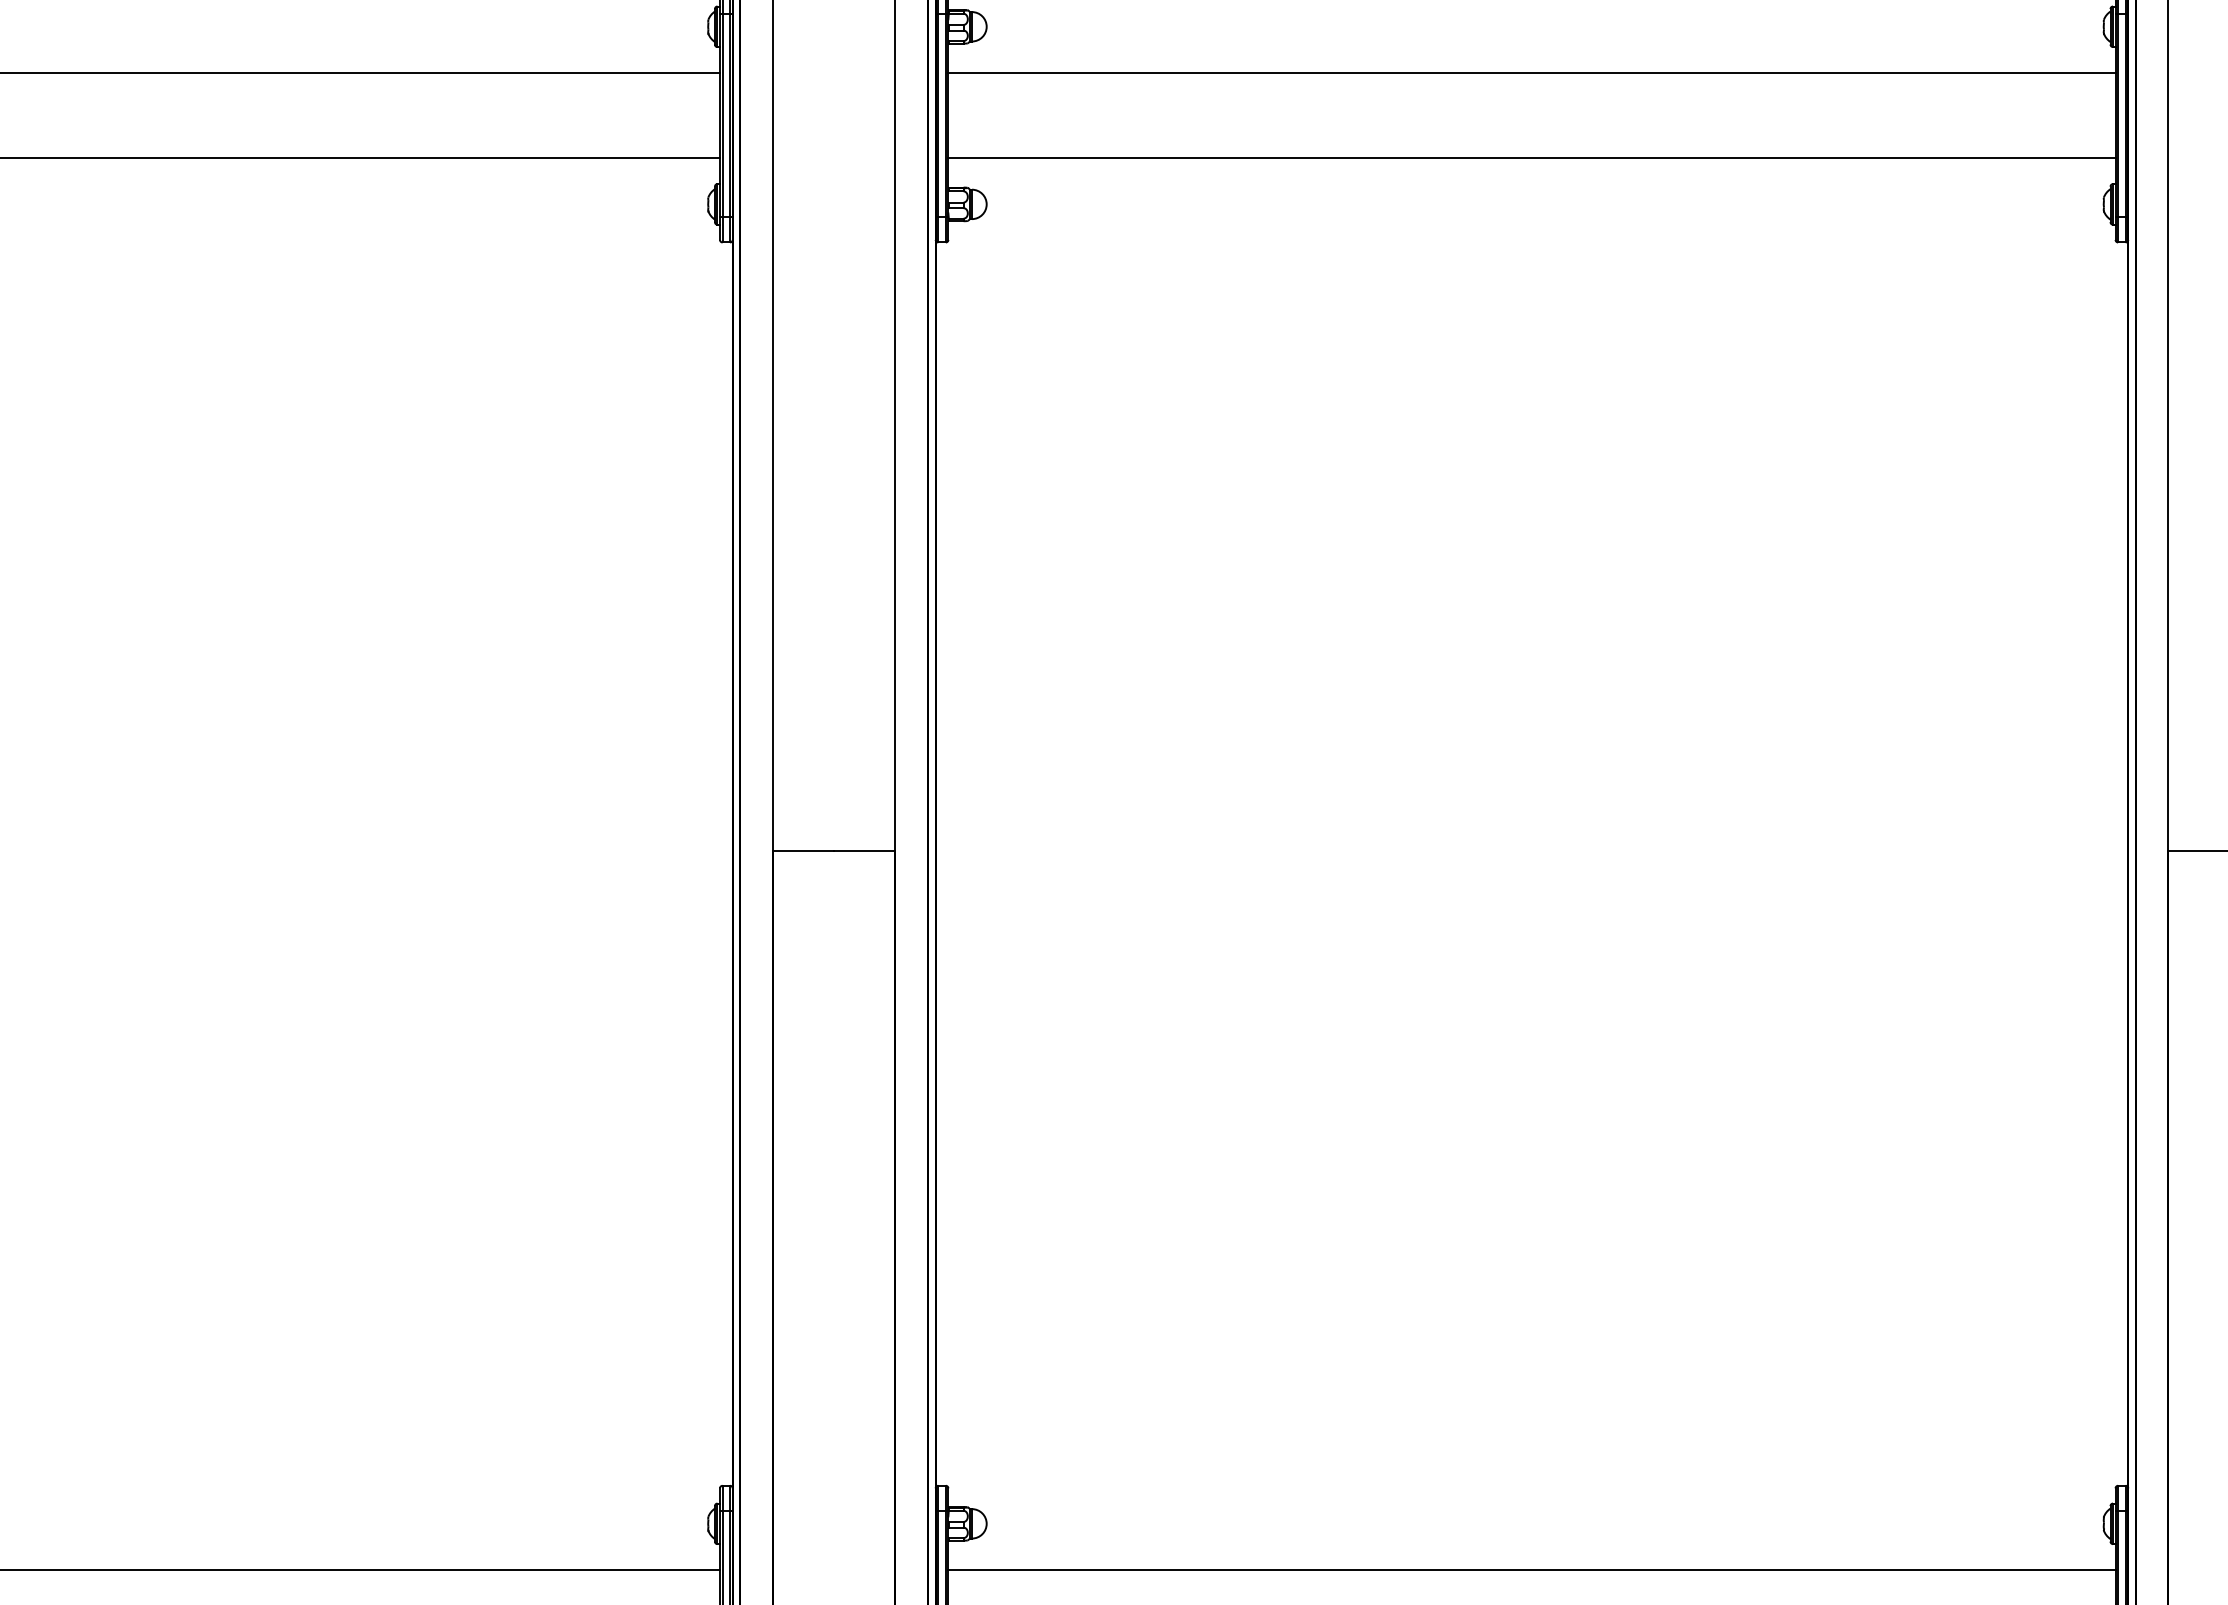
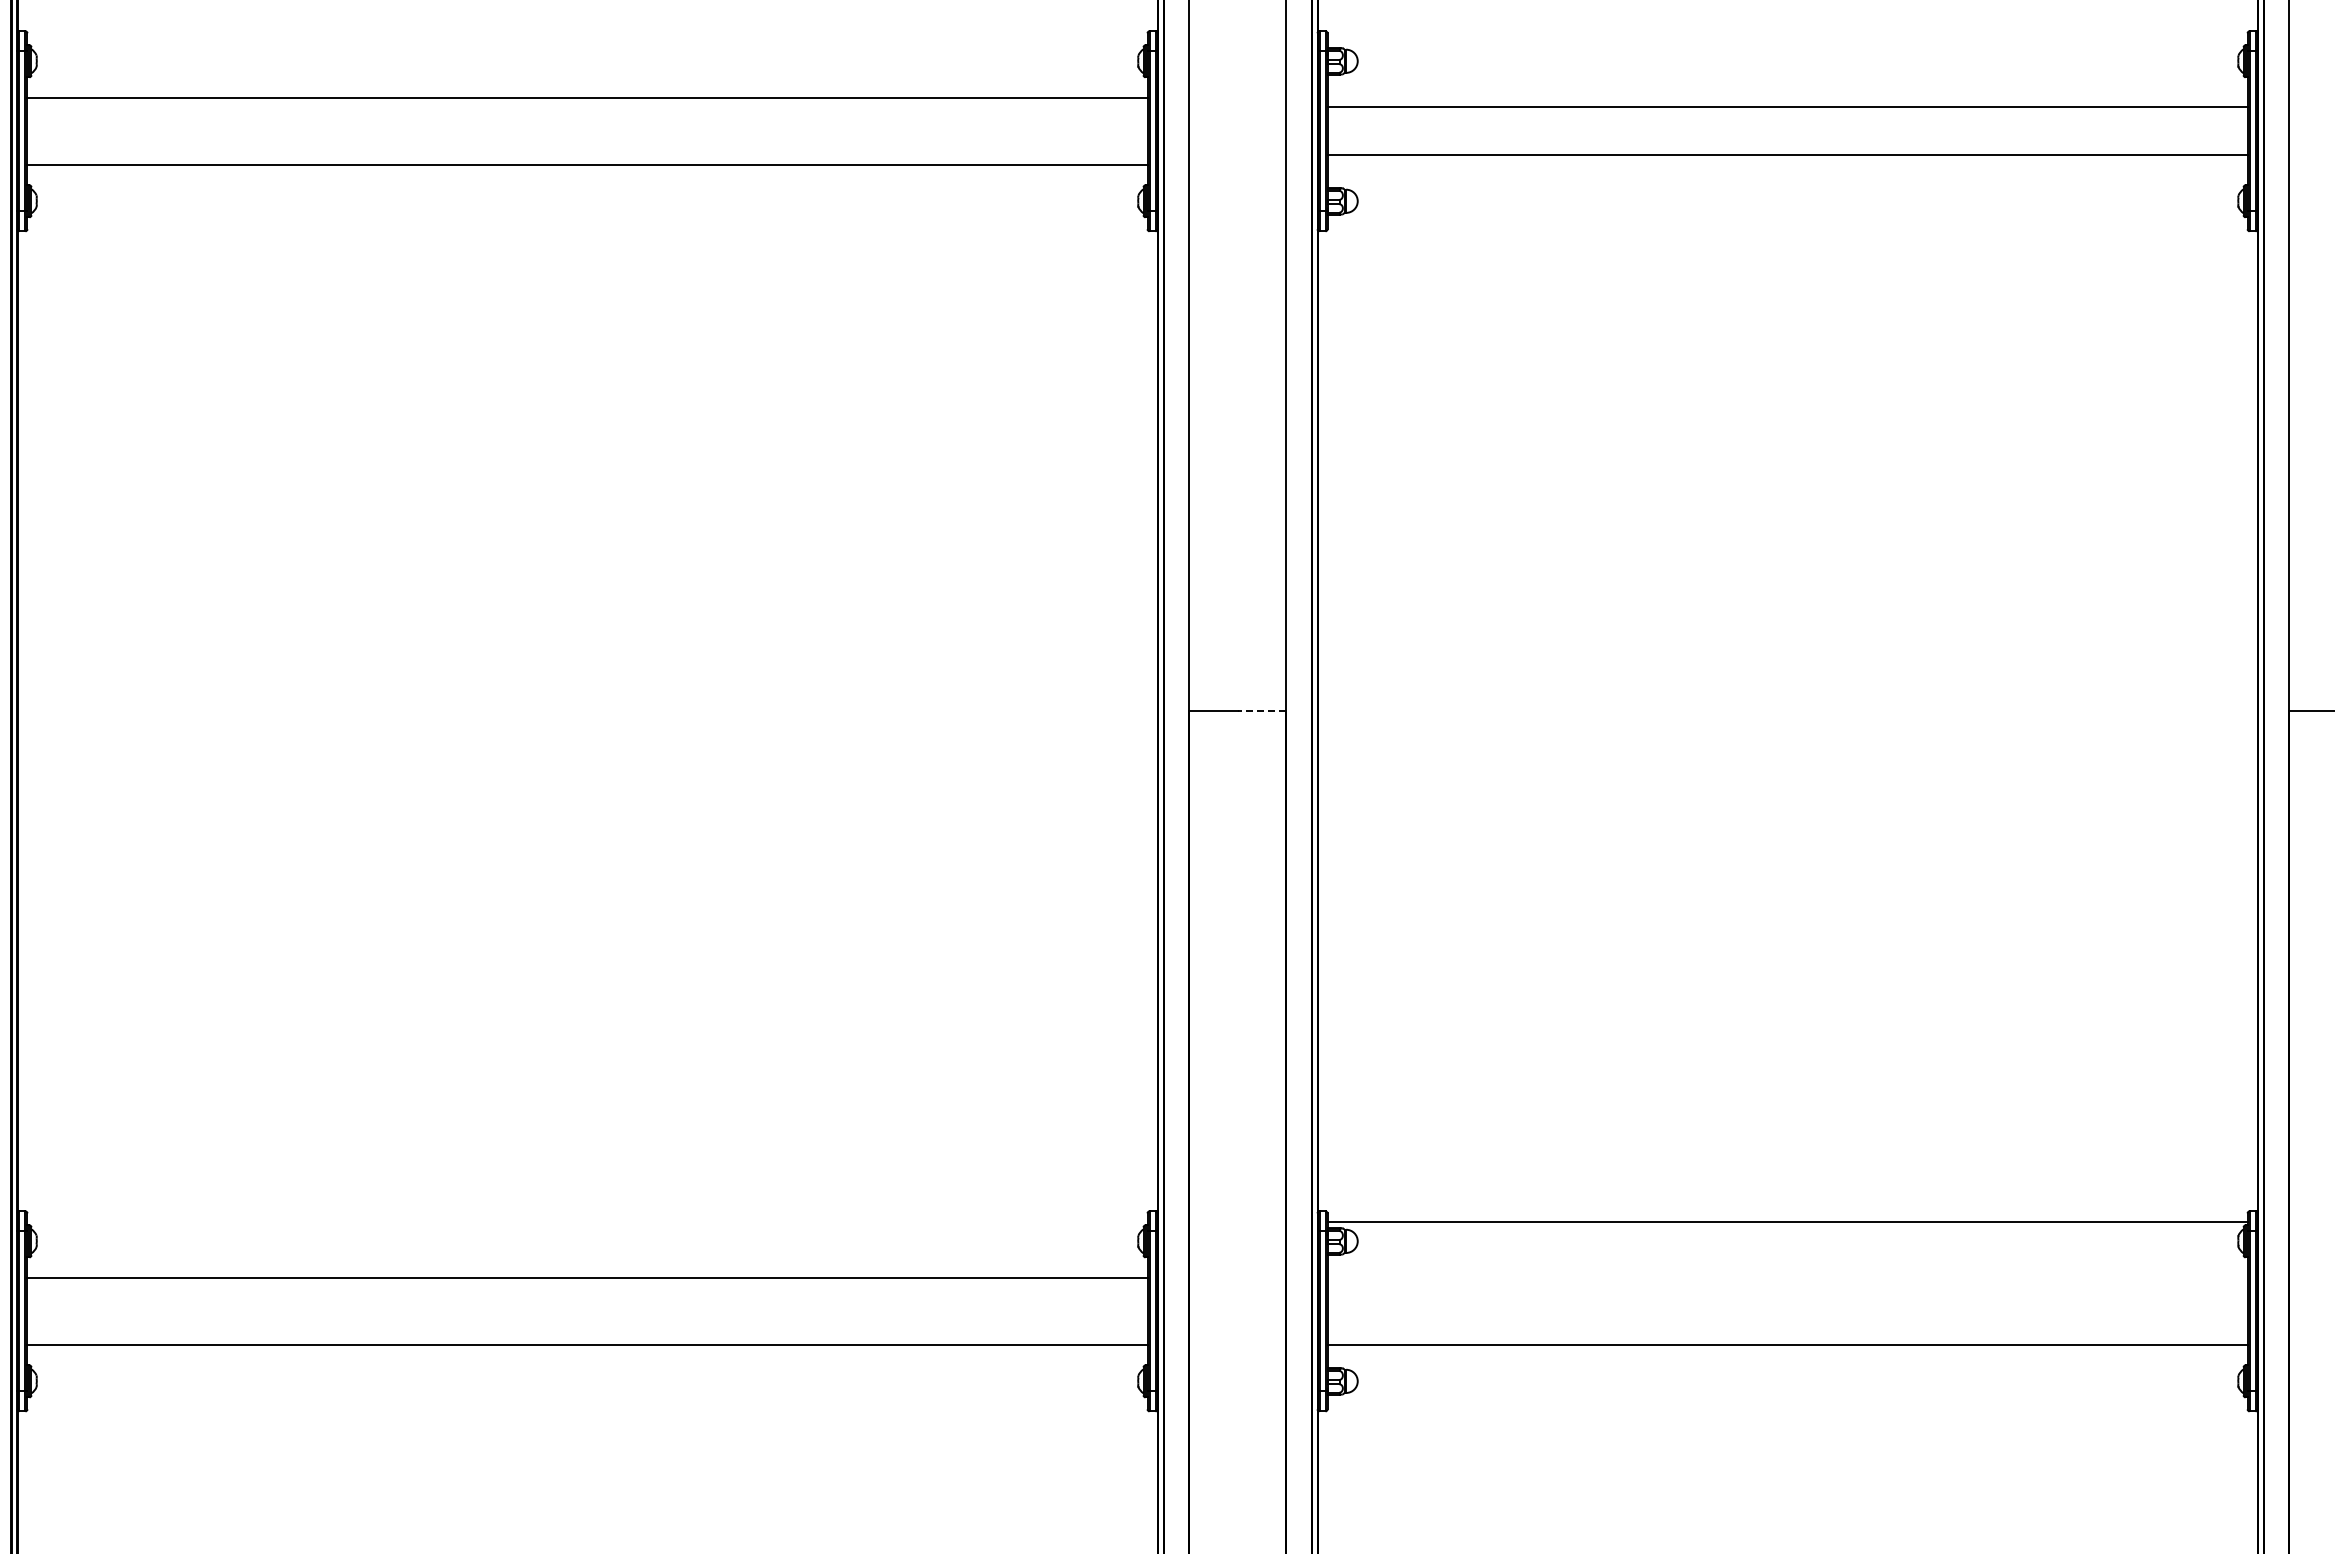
line: (1531, 72) -> (1787, 154), moved
line: (1531, 159) -> (1787, 107), moved
line: (864, 851) -> (1261, 711), solid -> dashed
line: (1531, 1569) -> (1787, 1221), moved

